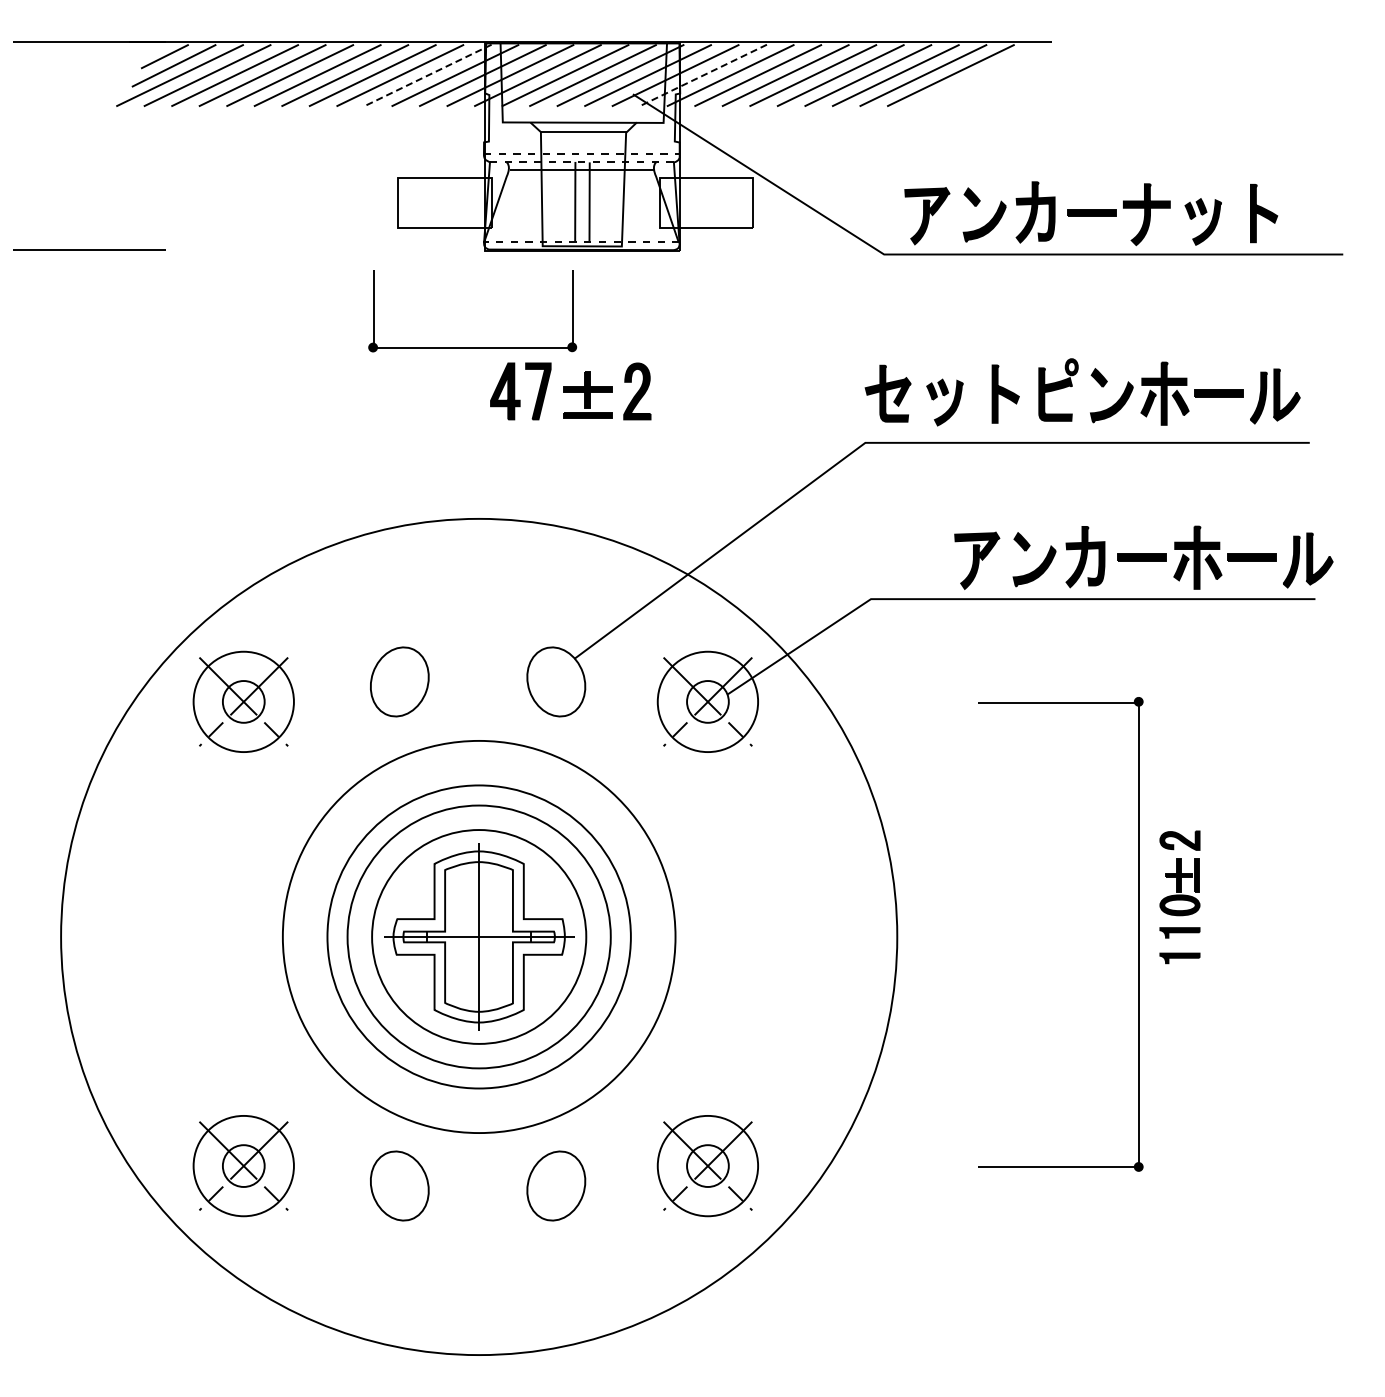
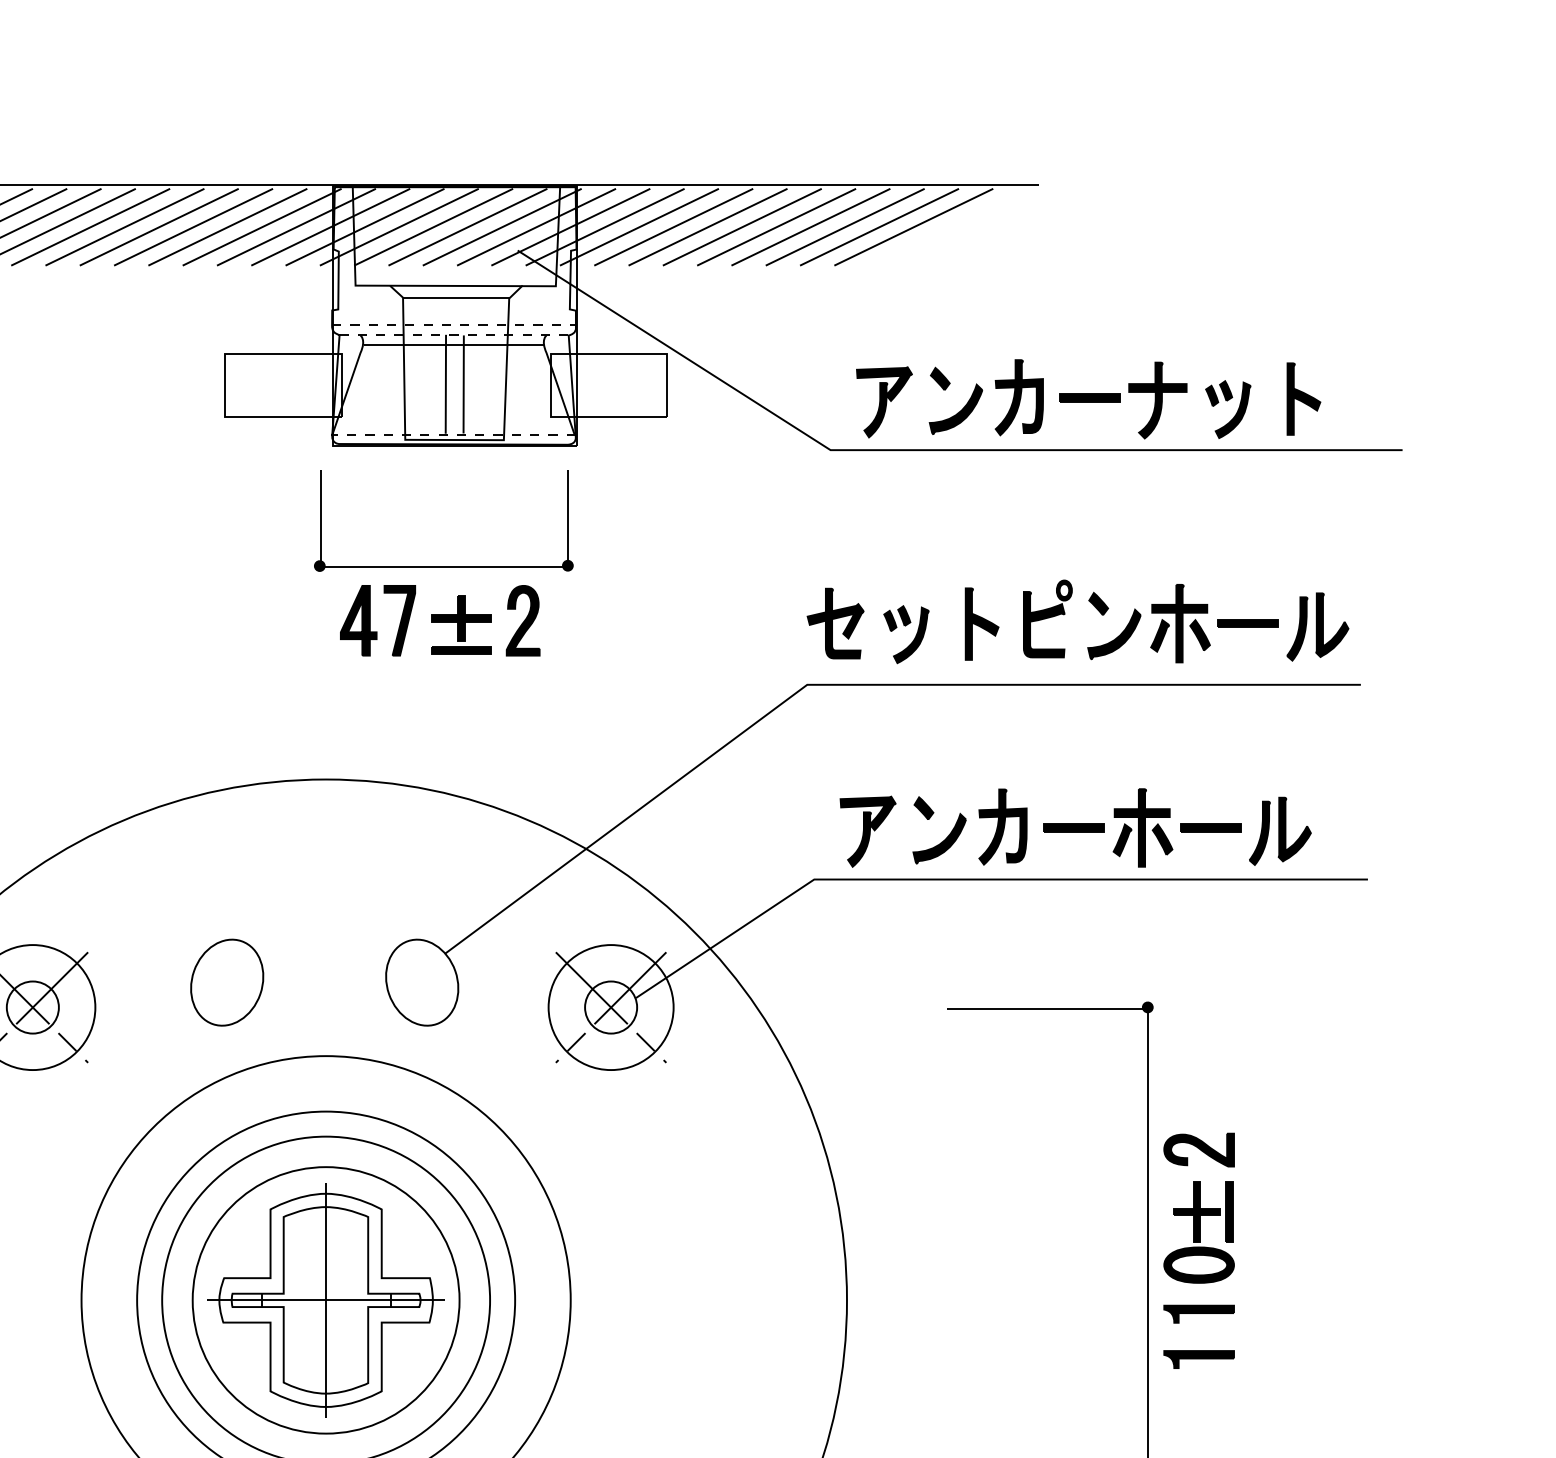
line: (427, 75) -> (261, 227), dashed -> solid
line: (703, 75) -> (605, 227), dashed -> solid
part: (472, 347) -> (443, 566), moved
part: (1143, 557) -> (1075, 827), moved
part: (1179, 897) -> (1198, 1251), size x1.43

